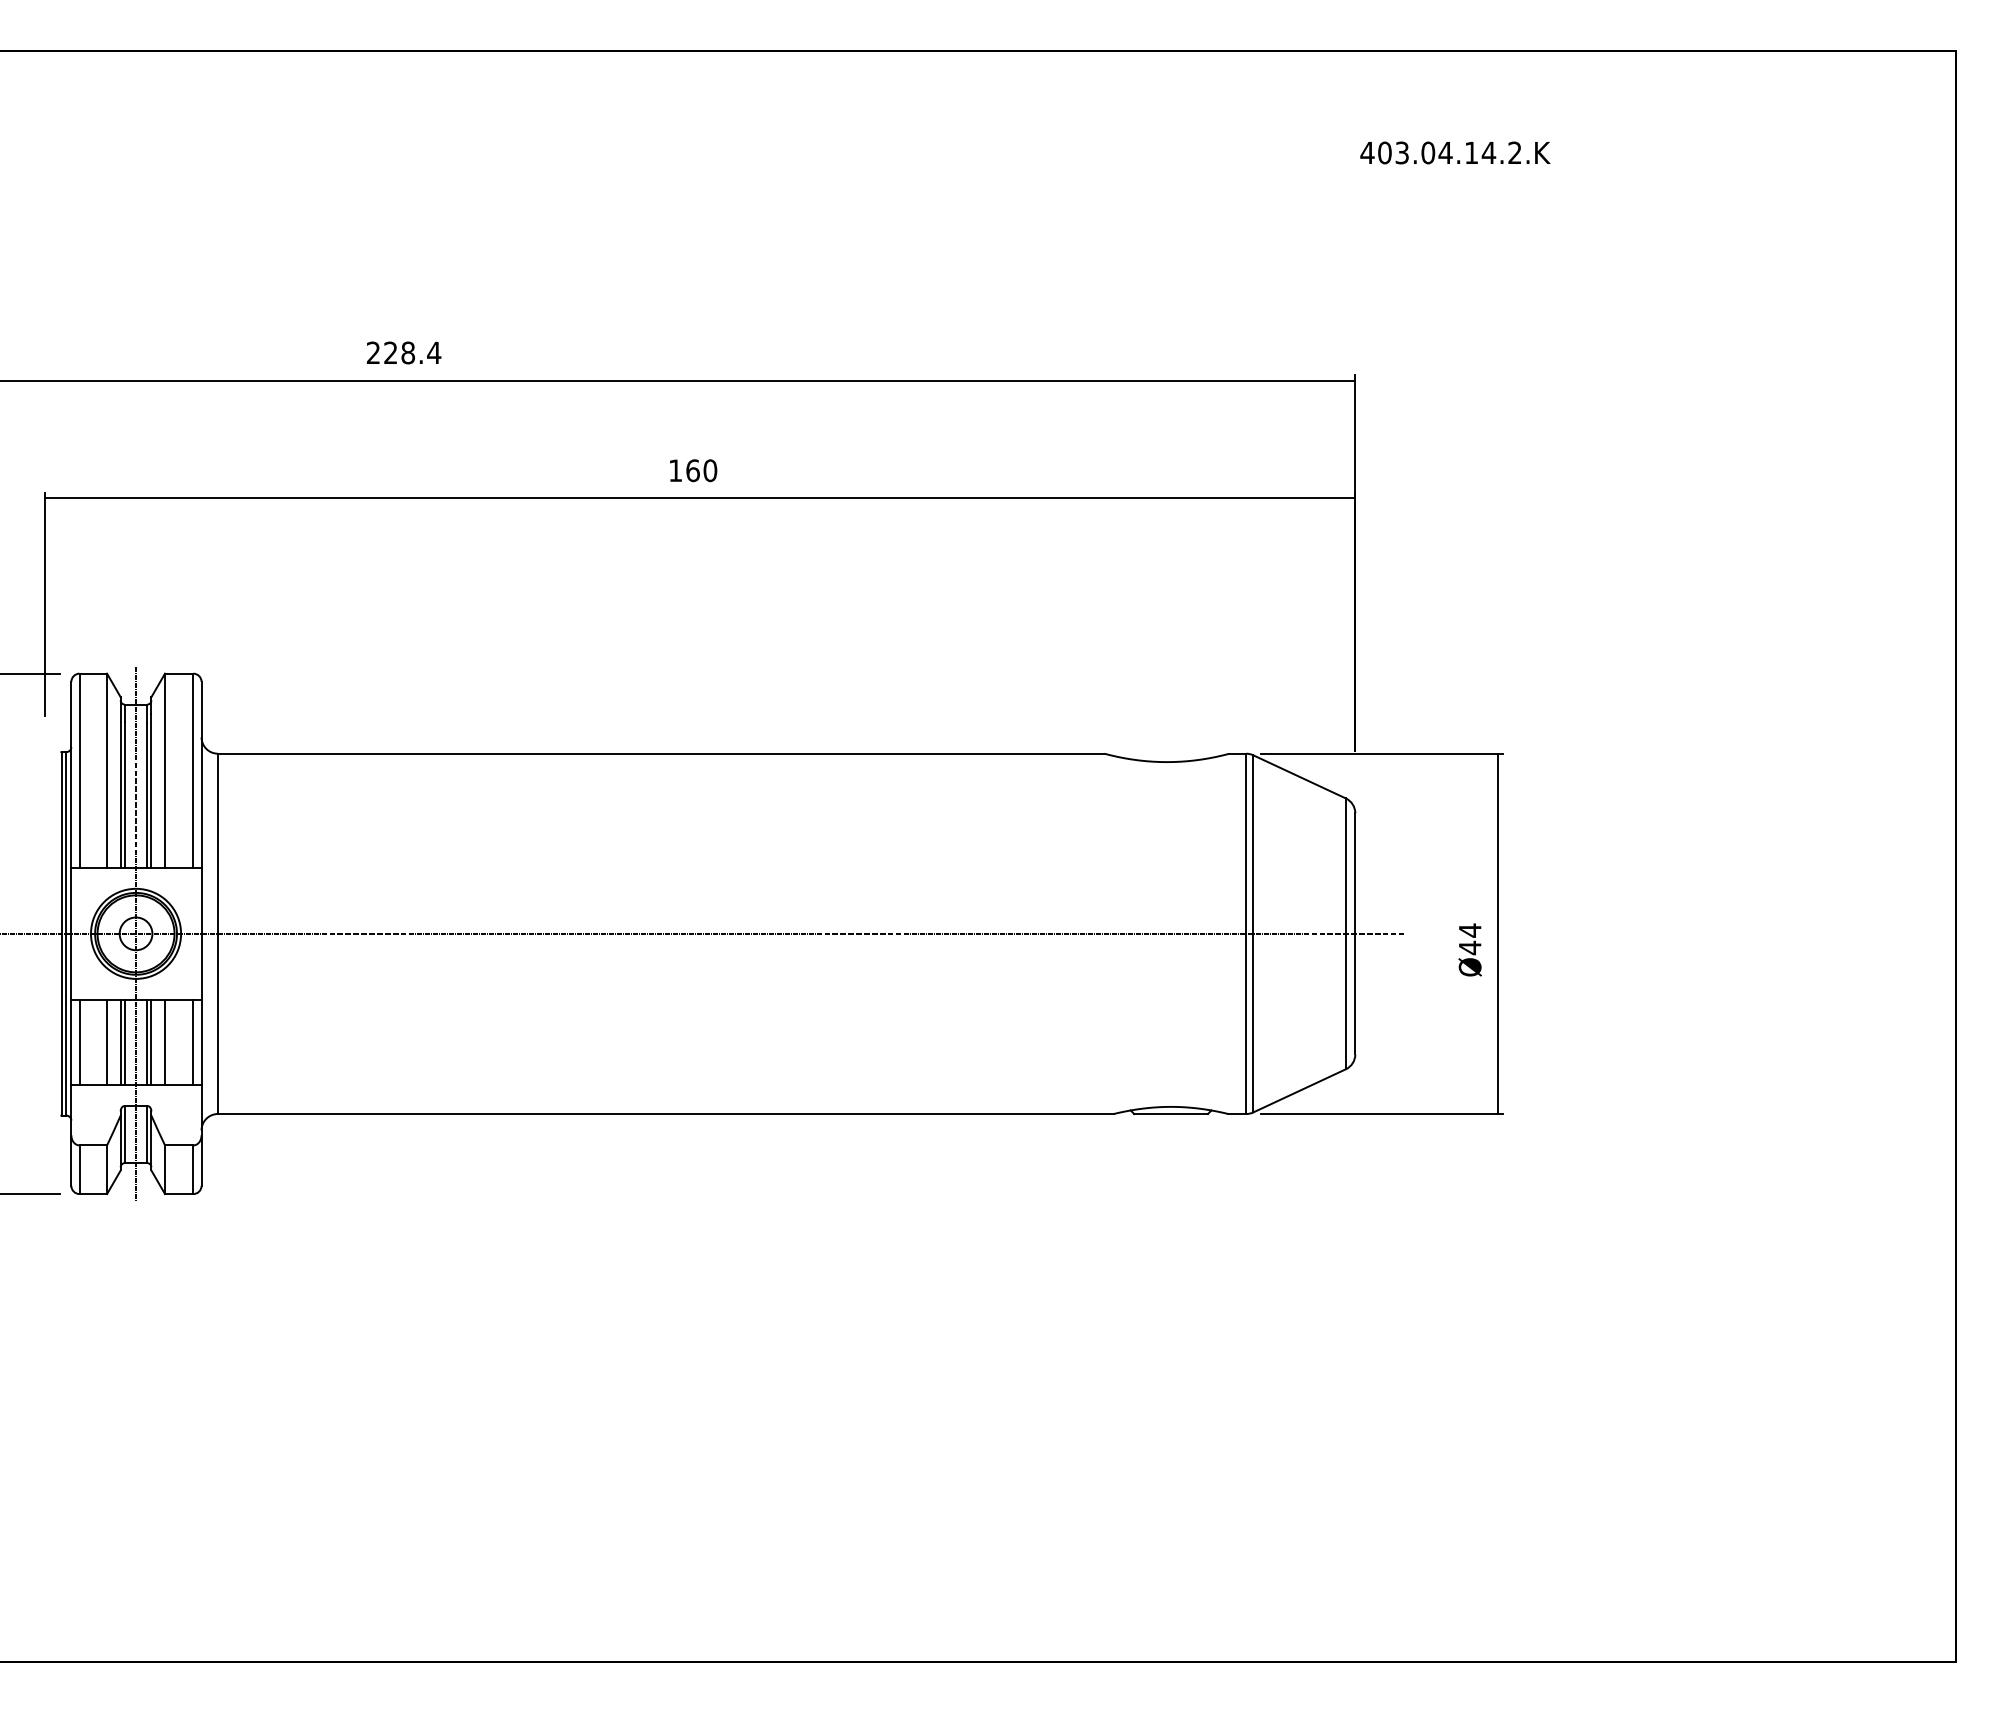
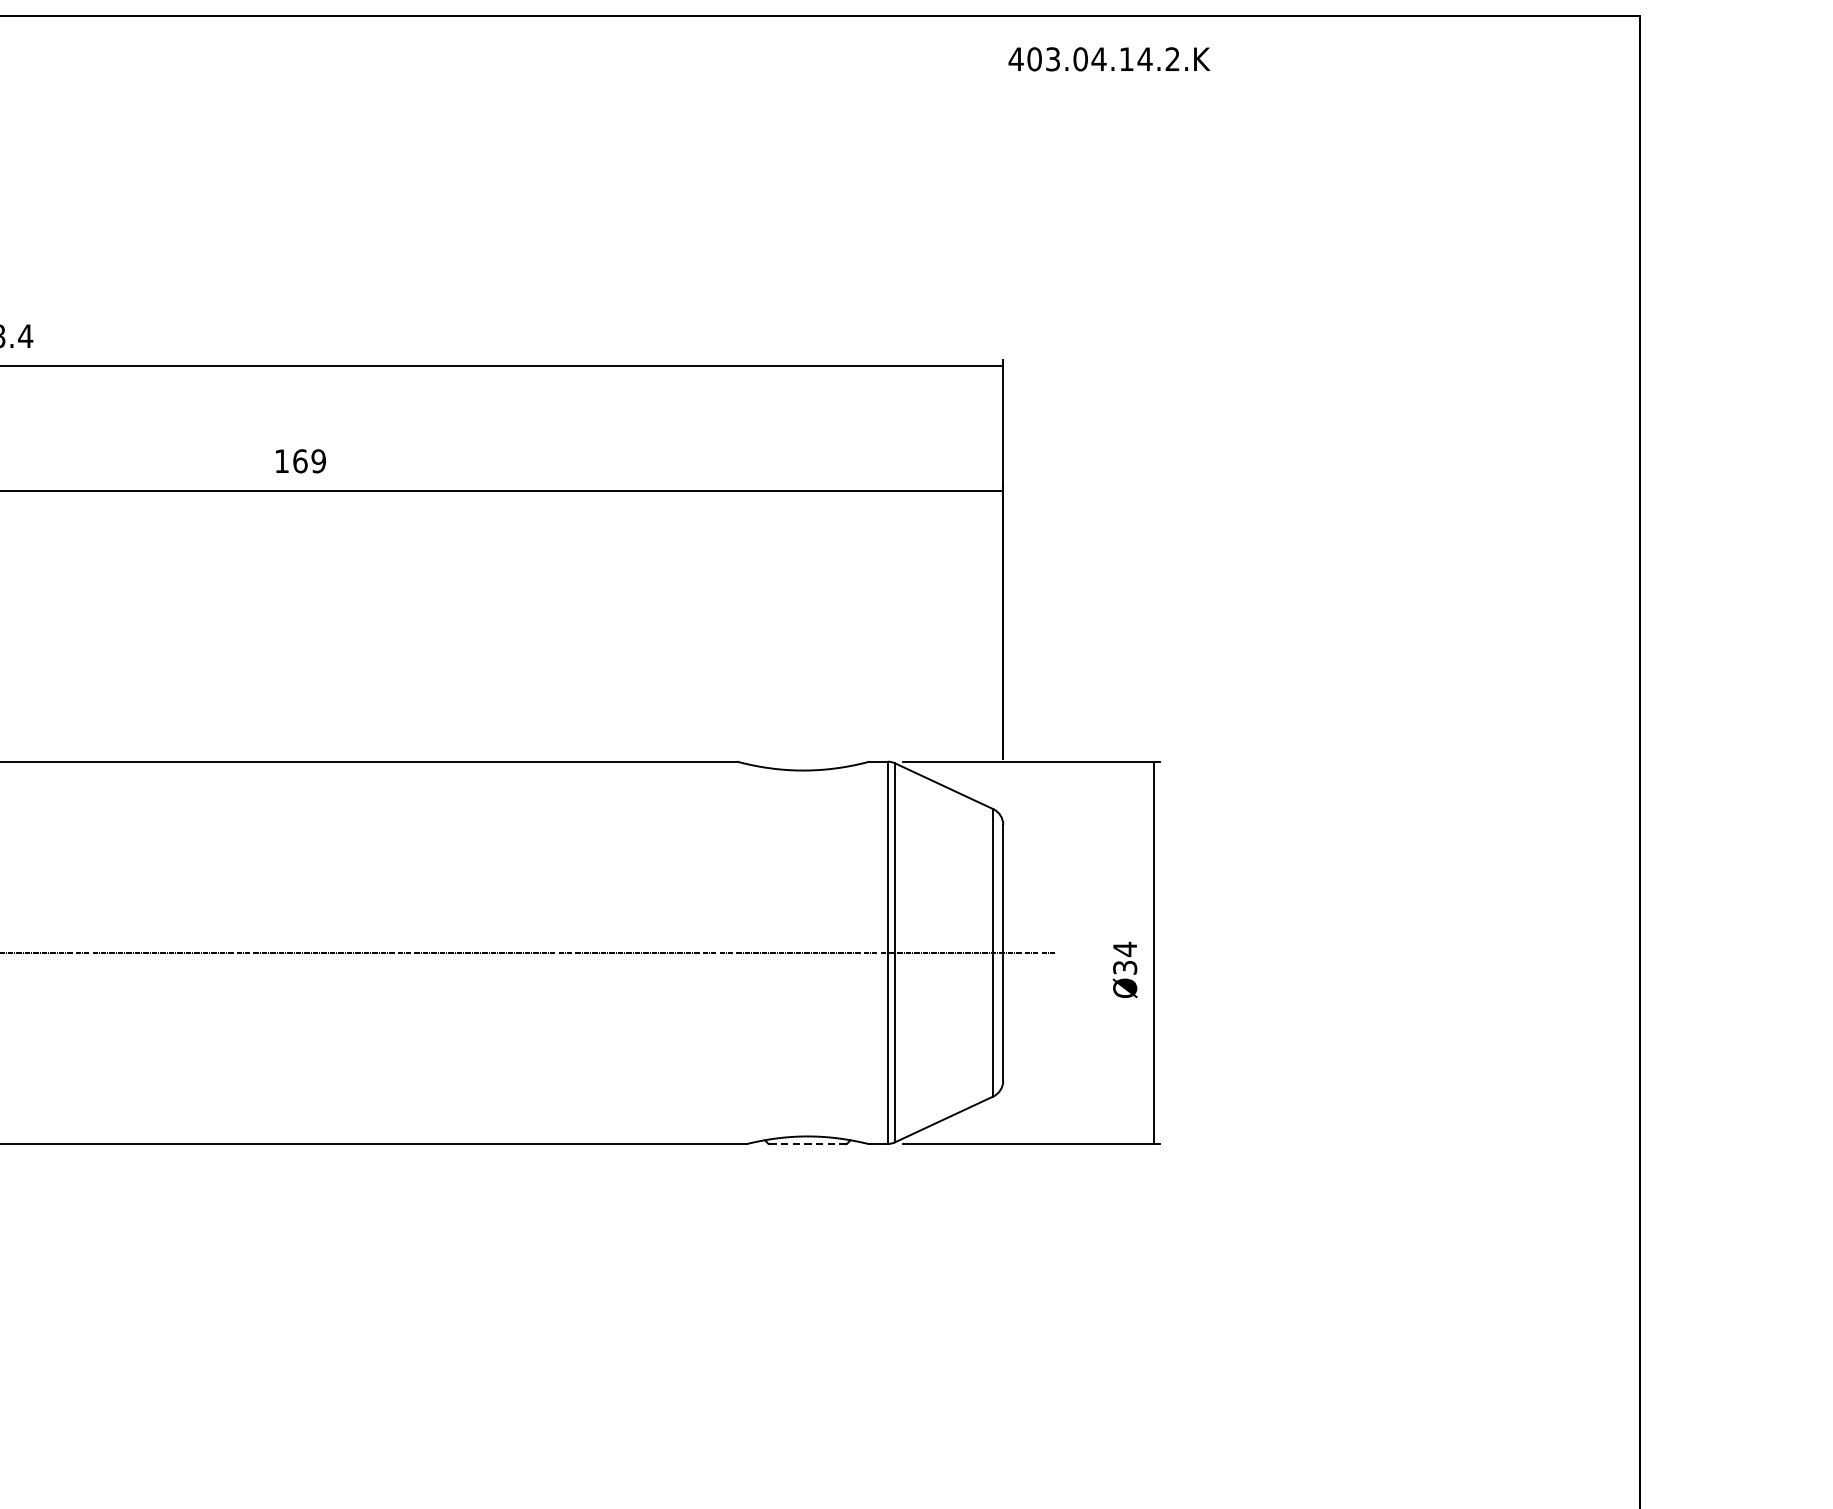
text: (1455, 152) -> (1109, 58), moved
text: (710, 470) -> (318, 461), 160 -> 169
text: (1469, 947) -> (1124, 967), Ø44 -> Ø34
line: (1171, 1114) -> (808, 1144), solid -> dashed

